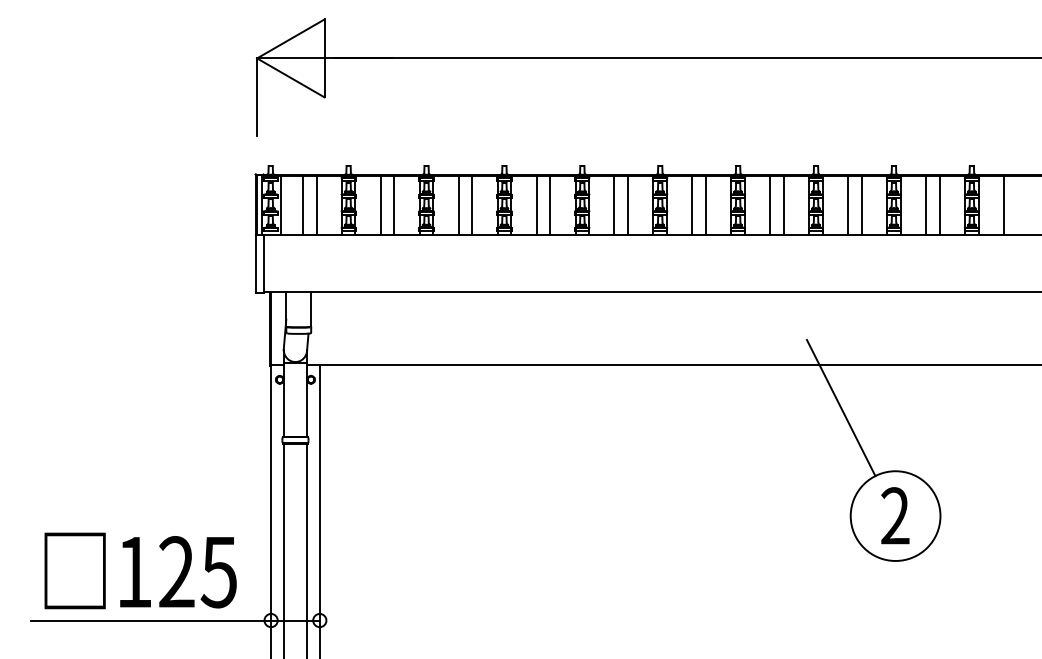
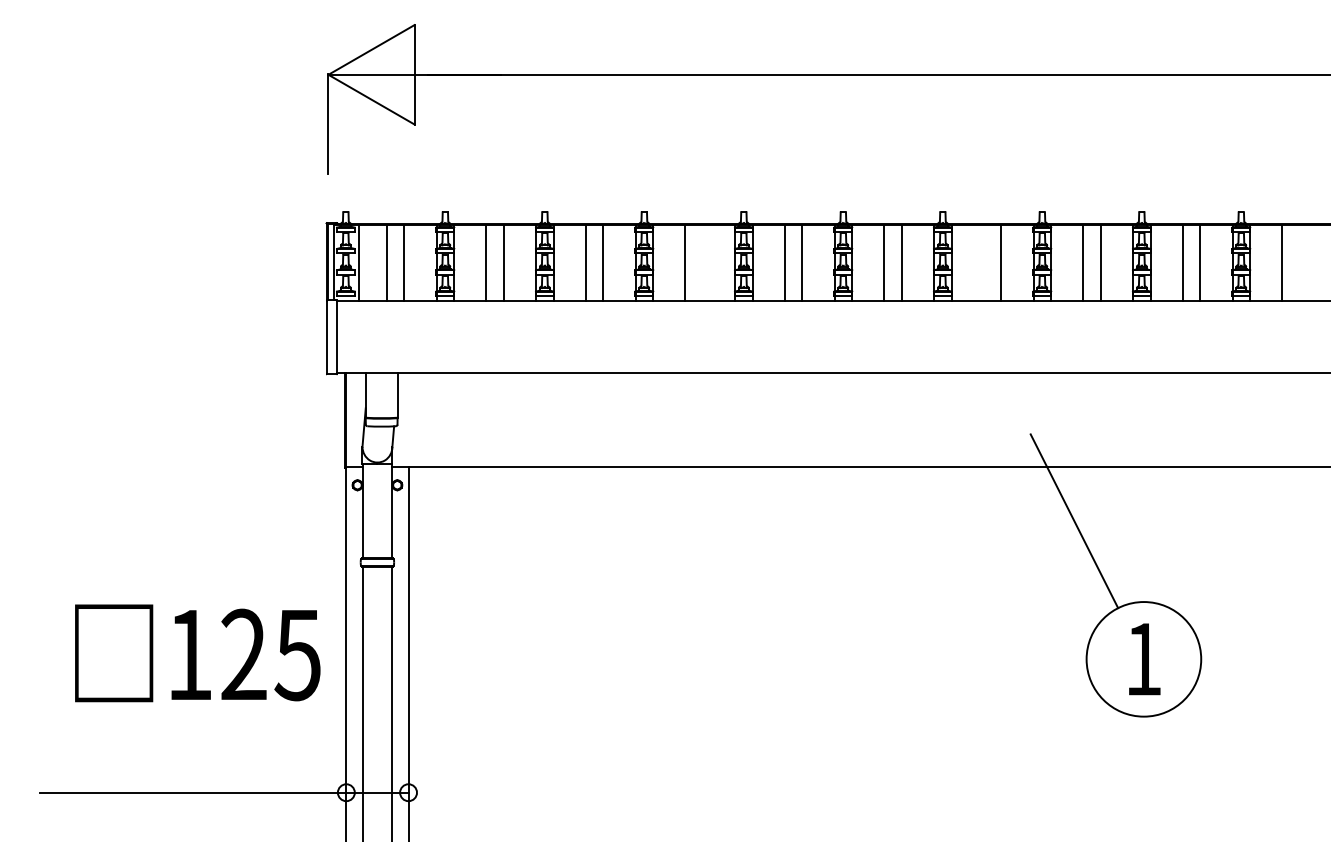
line: (549, 205) -> (702, 262), removed
line: (769, 205) -> (983, 262), removed
text: (895, 515) -> (1143, 658), 2 -> 1
text: (140, 571) -> (197, 653), moved

